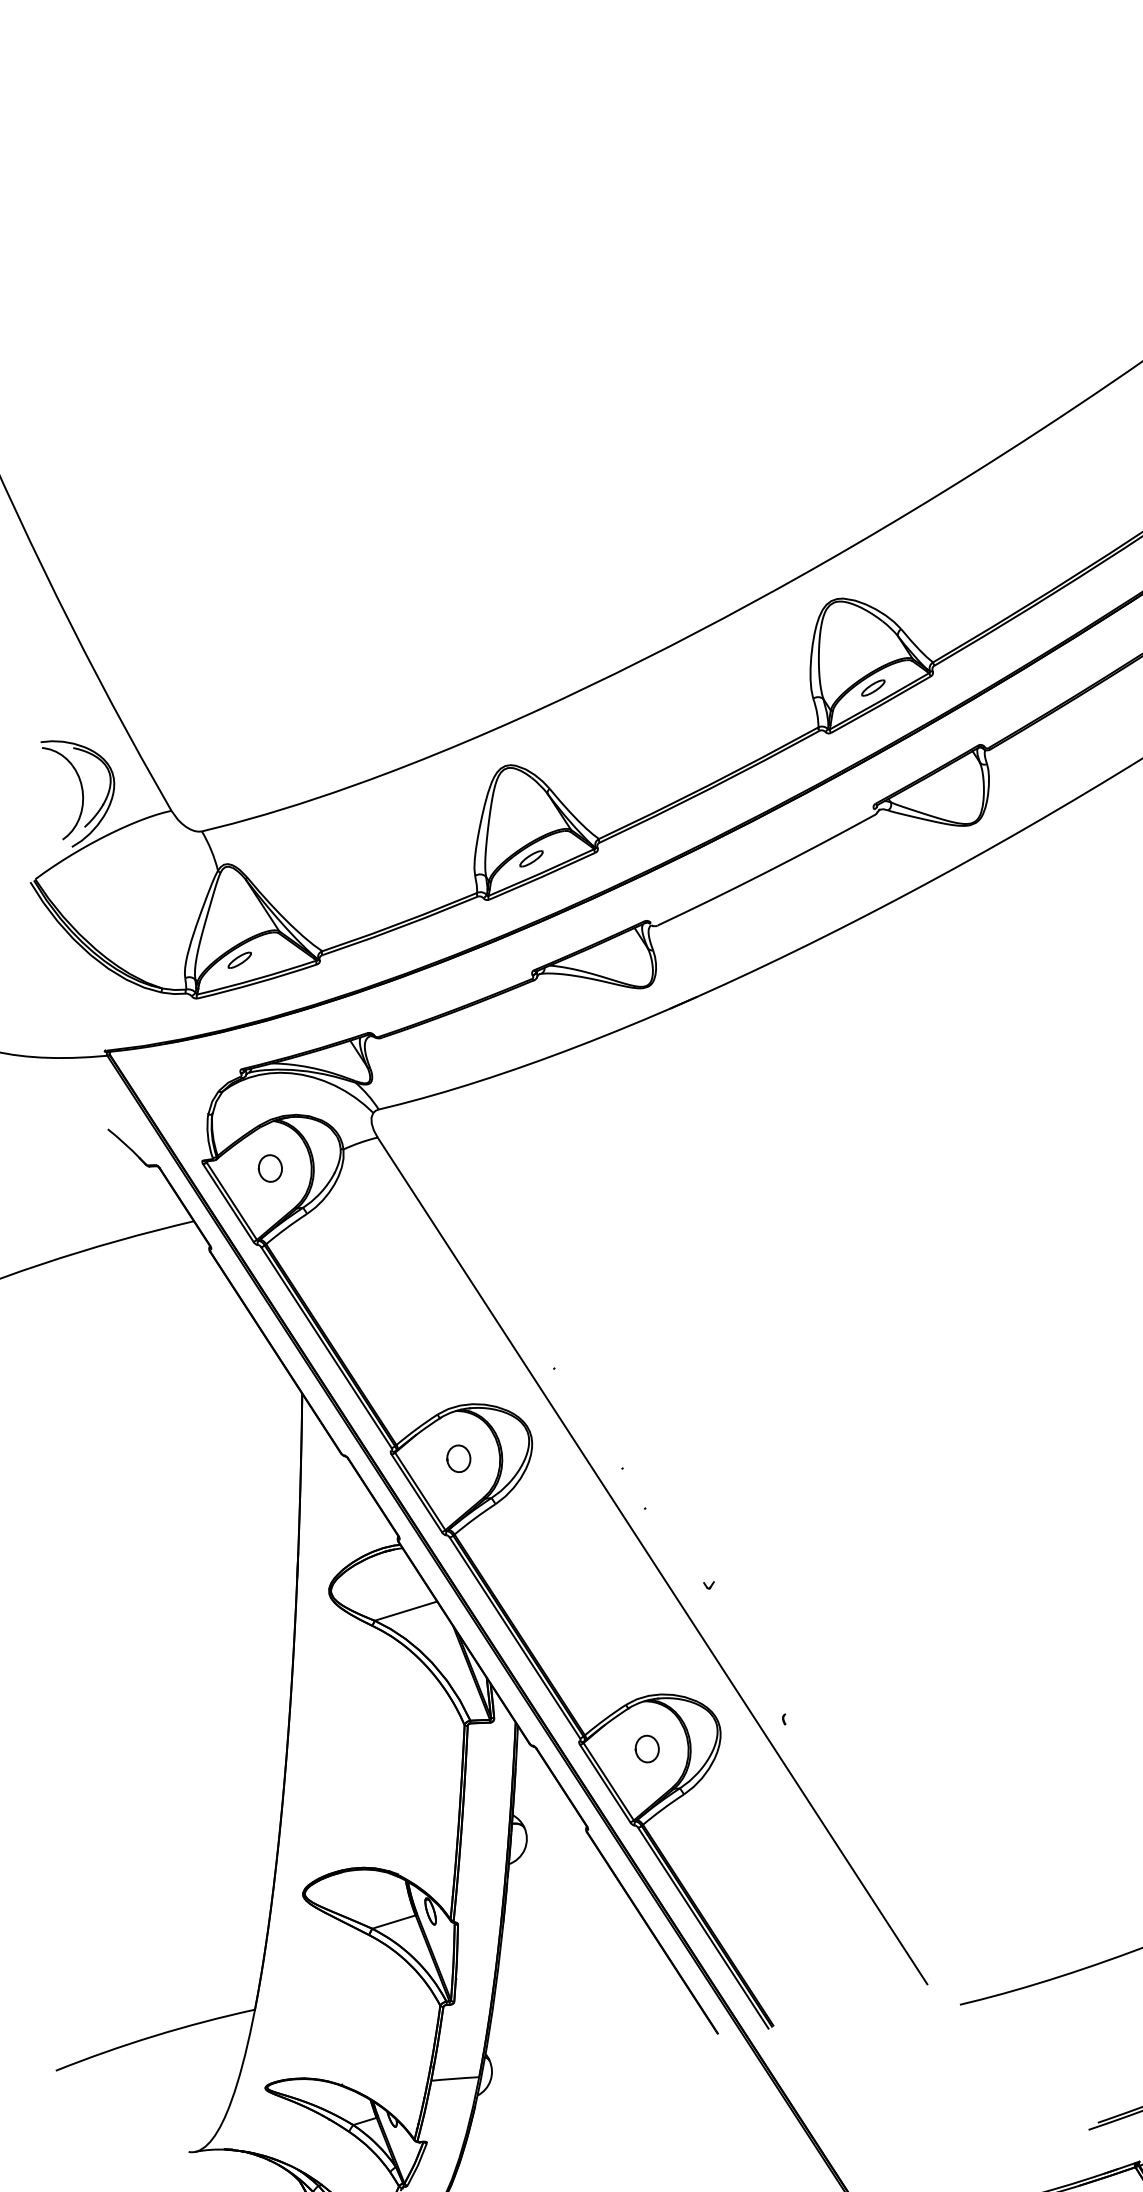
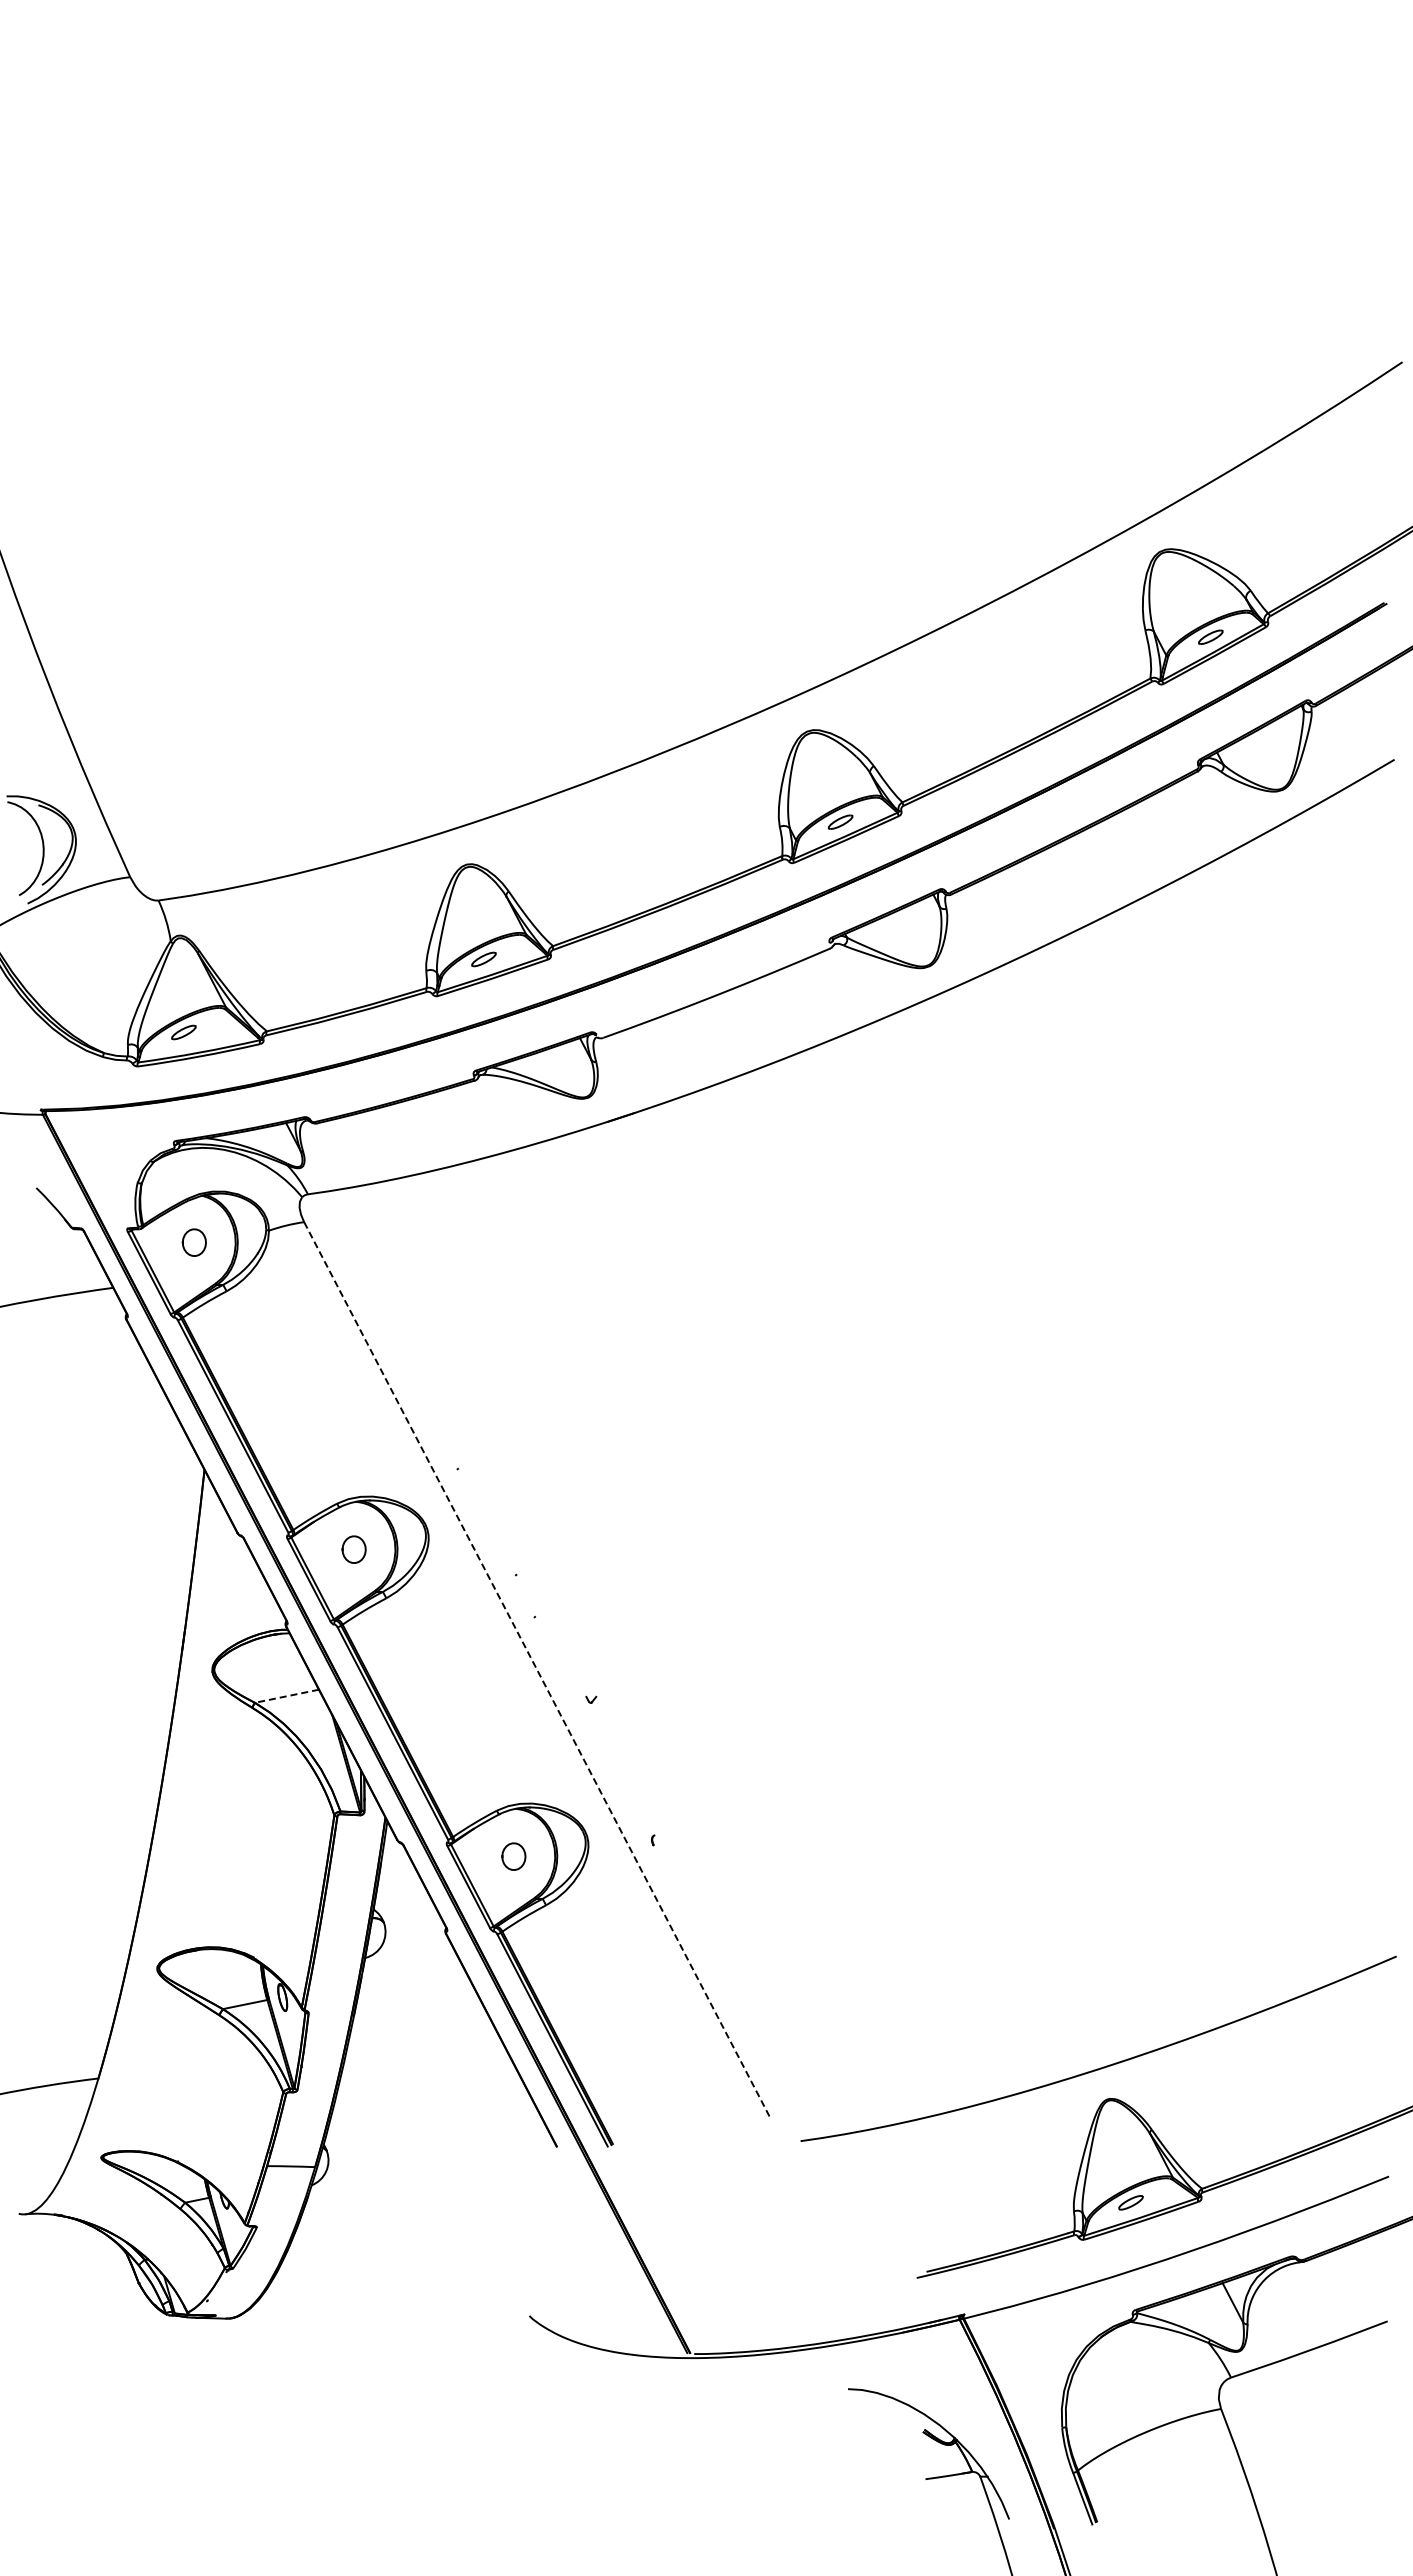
line: (652, 1560) -> (537, 1669), solid -> dashed
line: (405, 1611) -> (286, 1696), solid -> dashed

